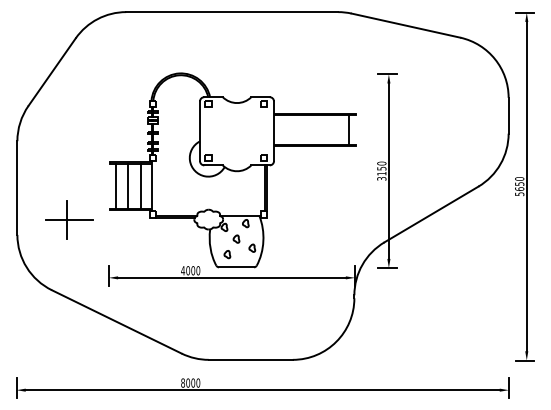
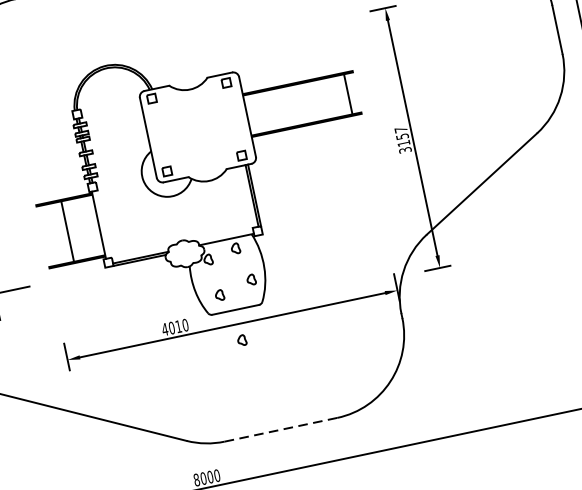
text: (381, 163) -> (400, 129), 3150 -> 3157
line: (115, 185) -> (50, 234), removed
line: (140, 185) -> (83, 227), removed
part: (236, 238) -> (241, 339), moved
text: (193, 270) -> (178, 326), 4000 -> 4010
line: (251, 359) -> (281, 429), solid -> dashed

